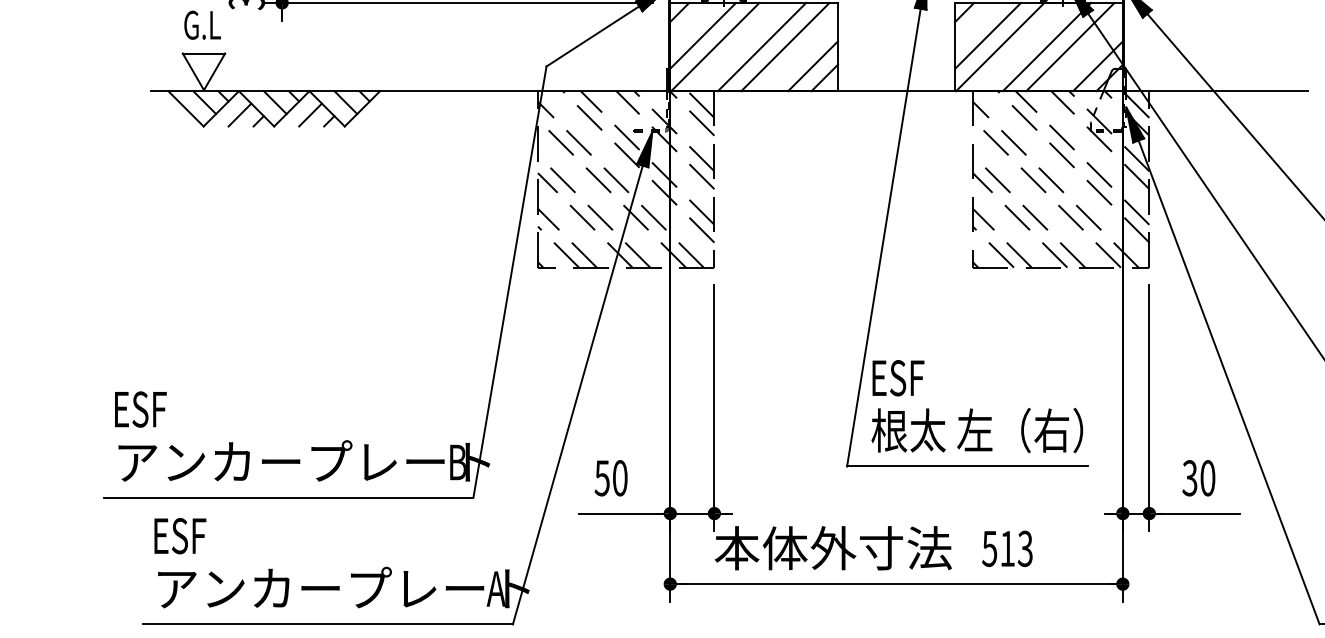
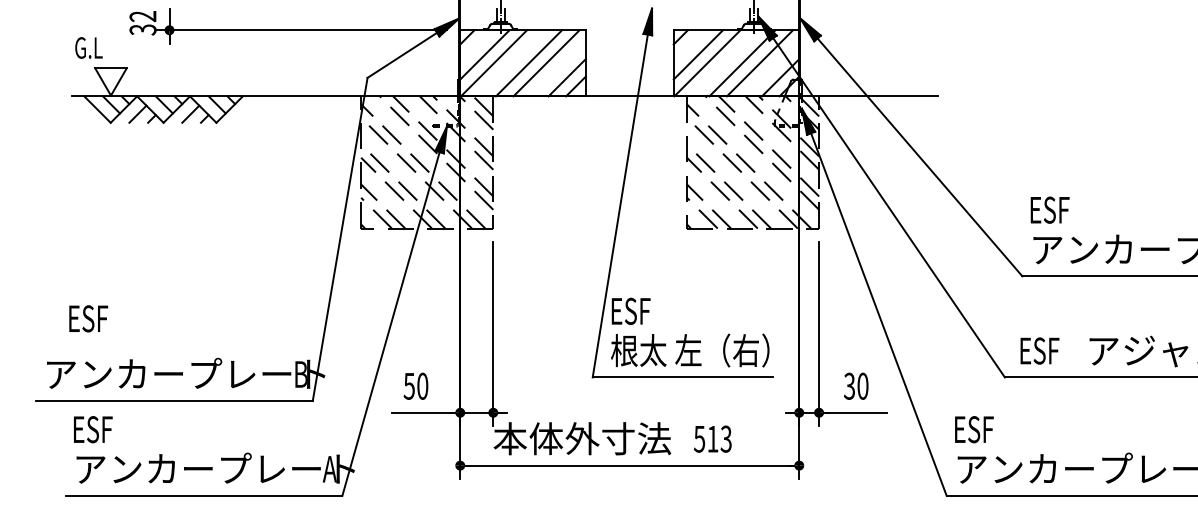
text: (202, 24) -> (88, 47), moved
text: (140, 409) -> (88, 318), moved

